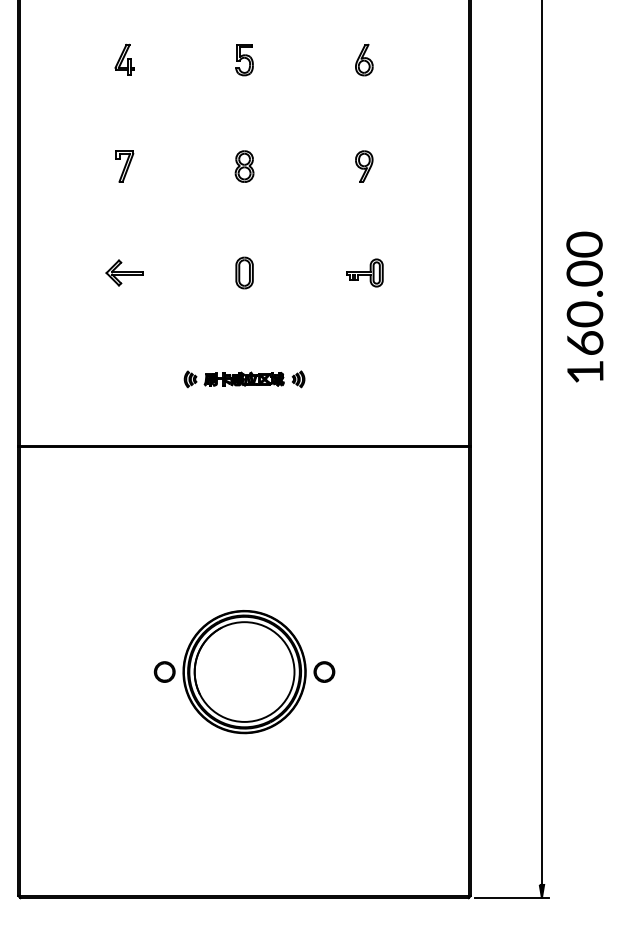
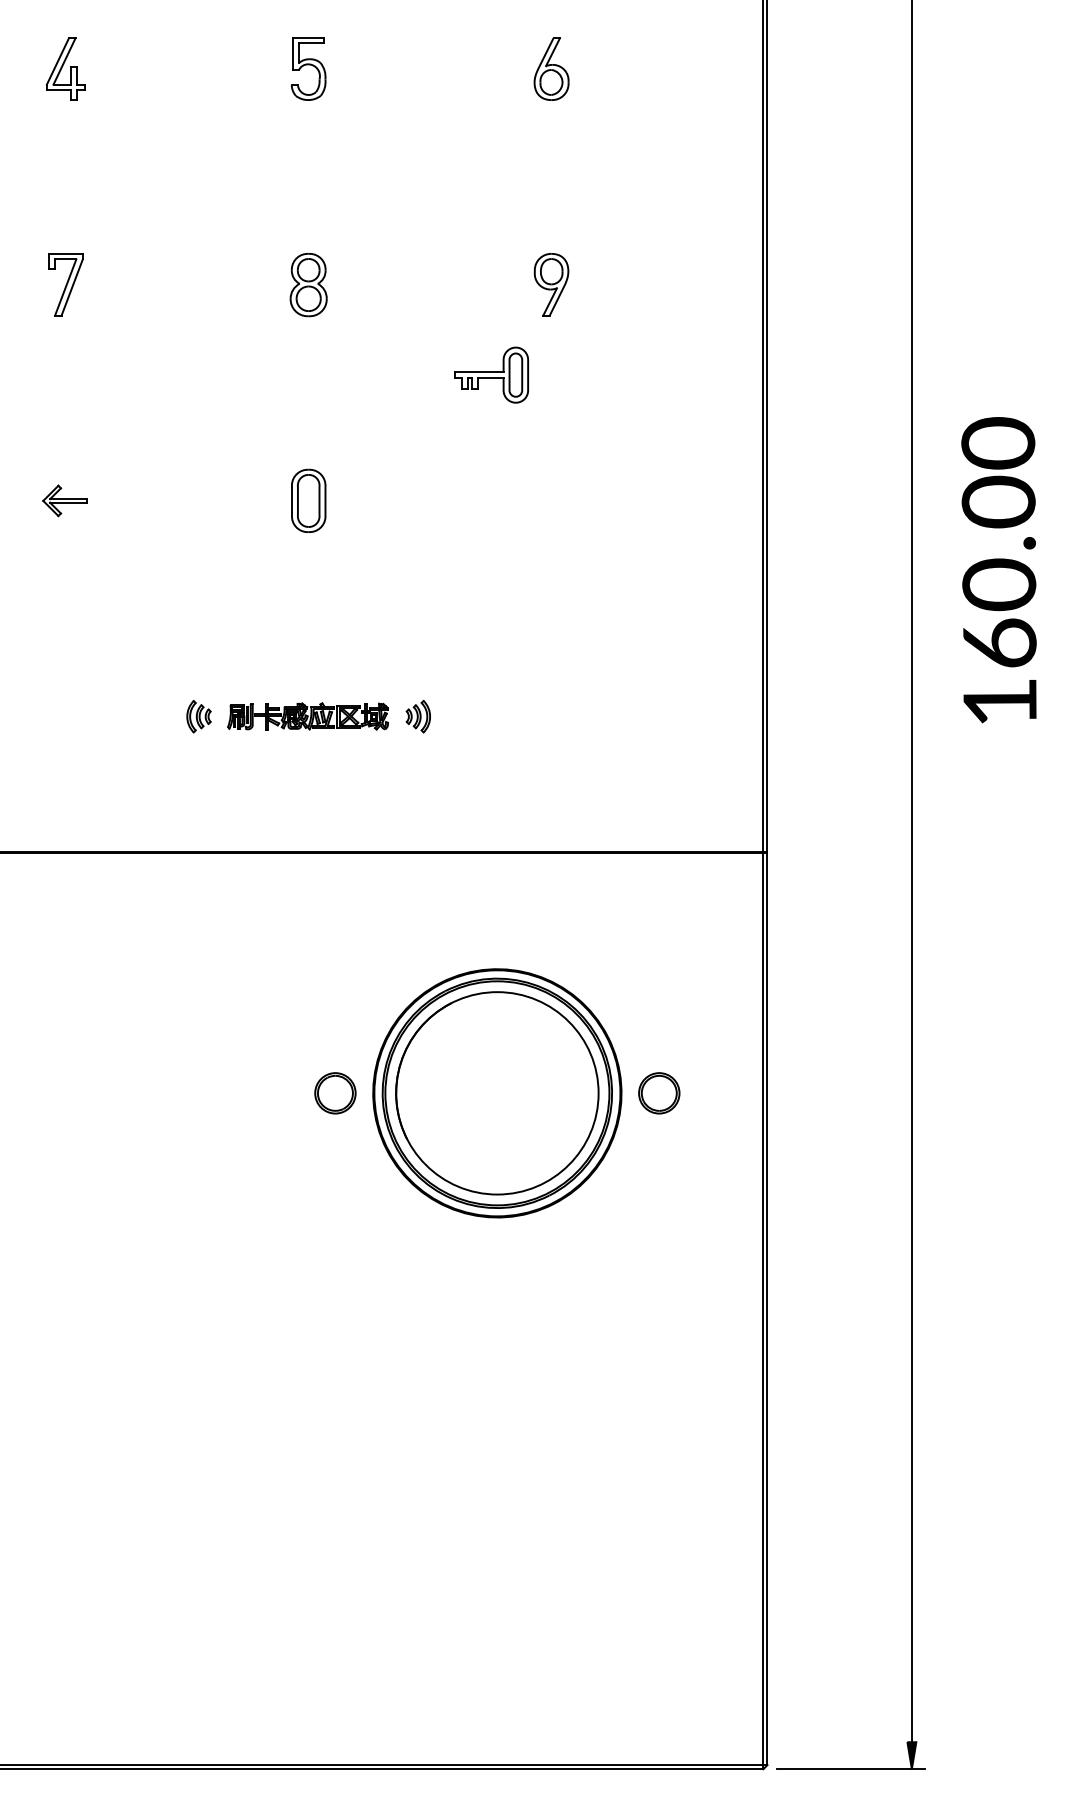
part: (124, 272) -> (65, 499), size x0.6
part: (364, 272) -> (491, 374), moved
part: (244, 672) -> (497, 1094), moved

